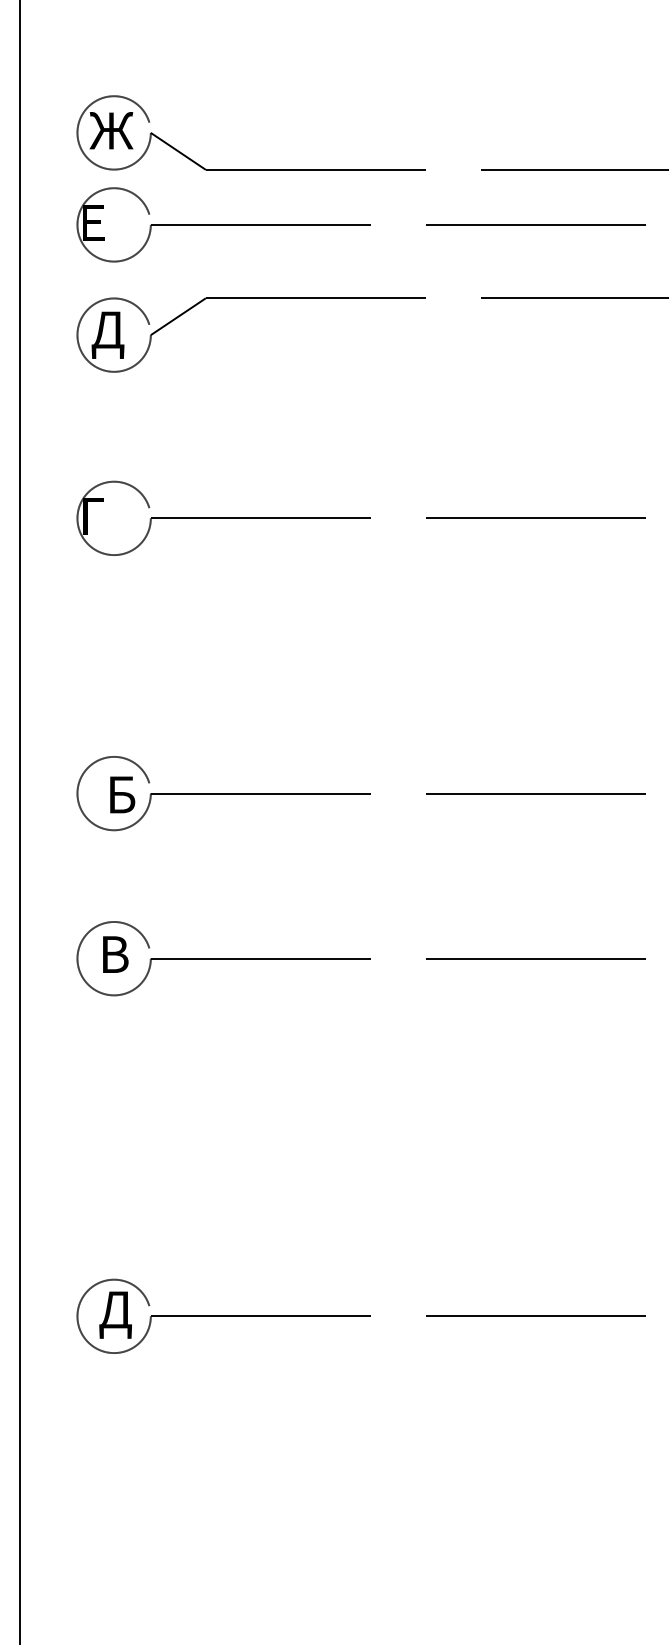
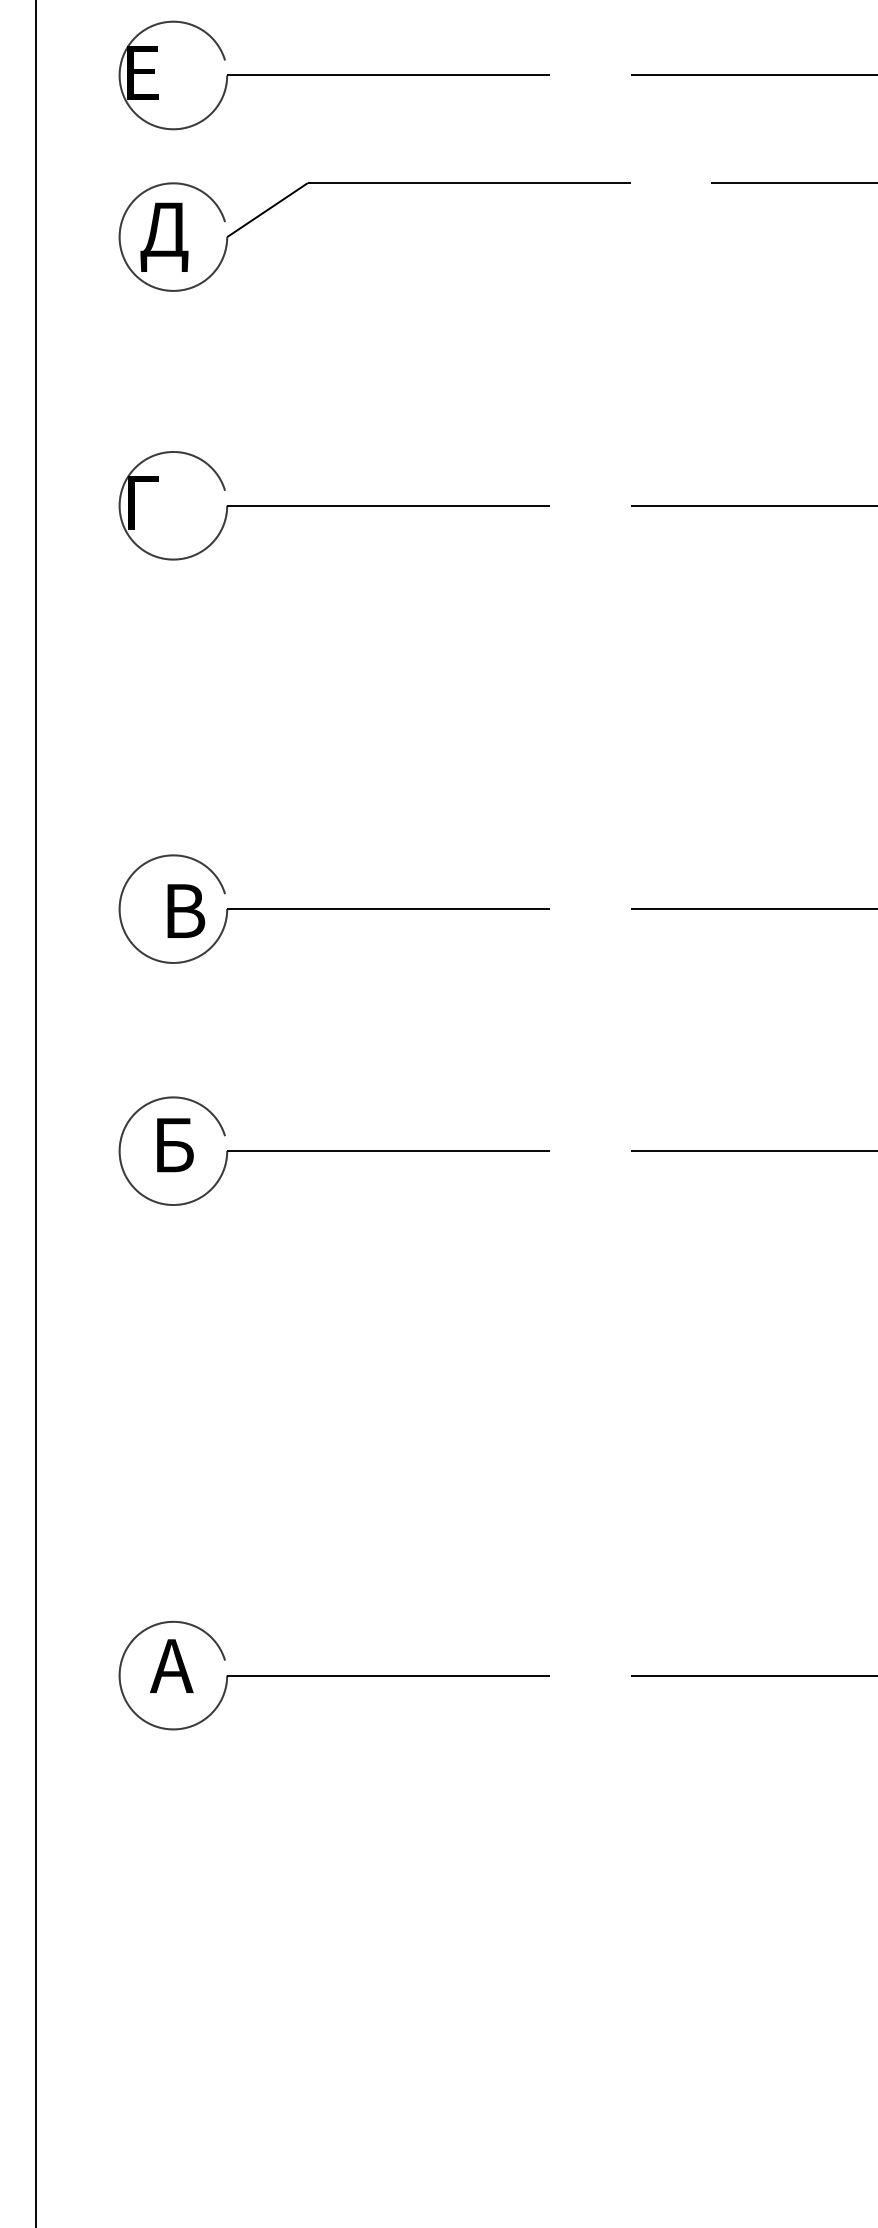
text: (125, 793) -> (190, 909), Б -> В
text: (118, 953) -> (179, 1143), В -> Б
text: (114, 1314) -> (173, 1672), Д -> А

